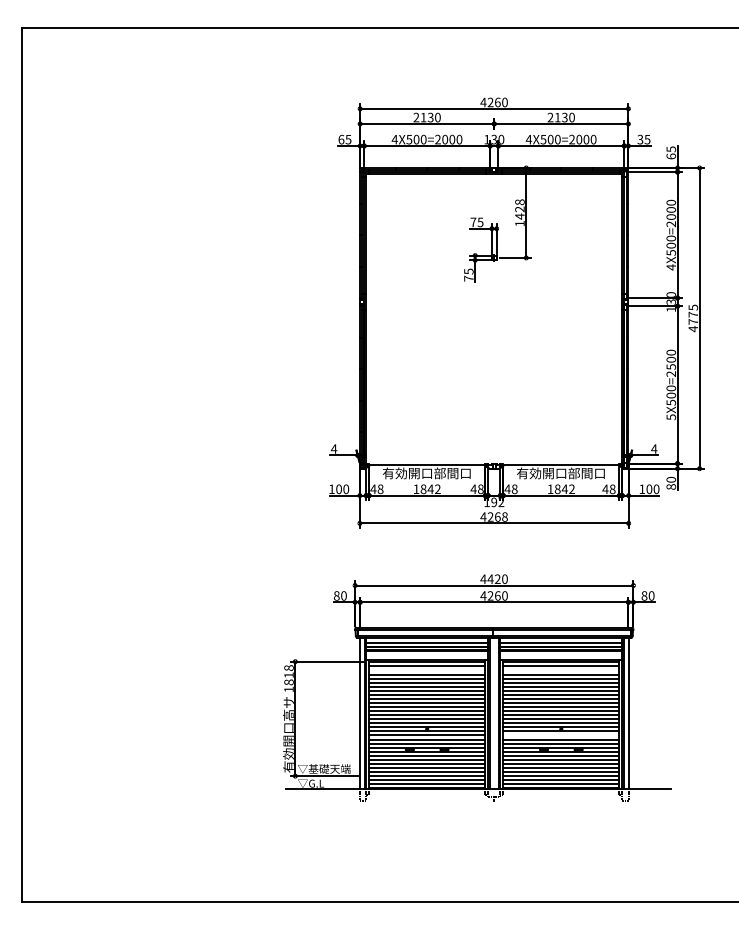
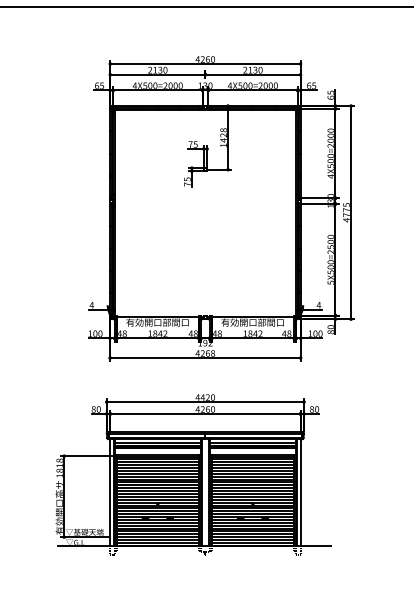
text: (640, 139) -> (309, 85), 35 -> 65
line: (427, 670) -> (158, 462), added
line: (561, 670) -> (253, 462), added
line: (561, 735) -> (253, 508), added

